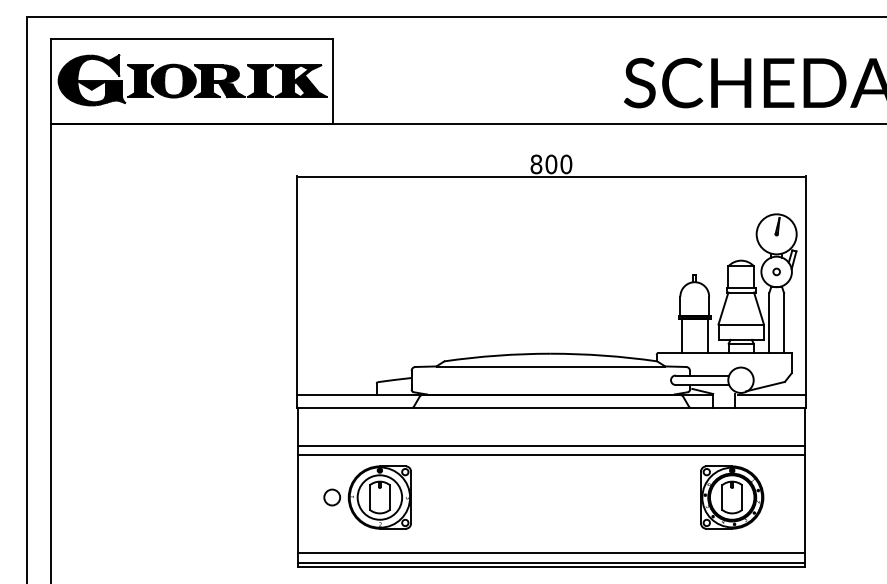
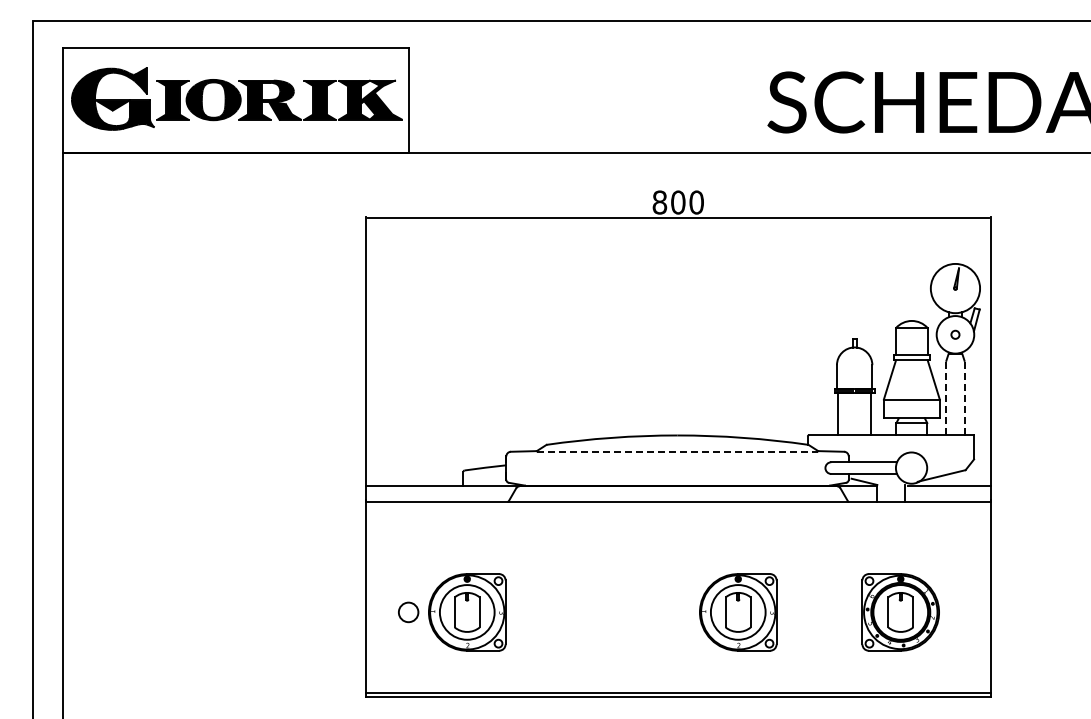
line: (769, 322) -> (946, 397), solid -> dashed
line: (784, 322) -> (964, 397), solid -> dashed
line: (551, 366) -> (678, 451), solid -> dashed
line: (551, 445) -> (678, 548), removed
line: (551, 455) -> (678, 560), removed
part: (600, 497) -> (738, 612), added
line: (551, 552) -> (678, 680), removed

